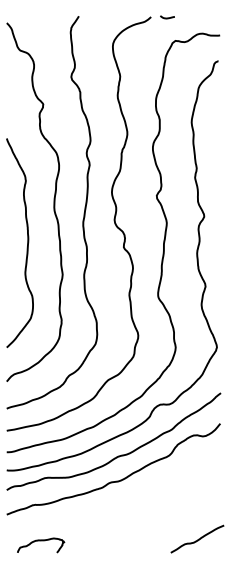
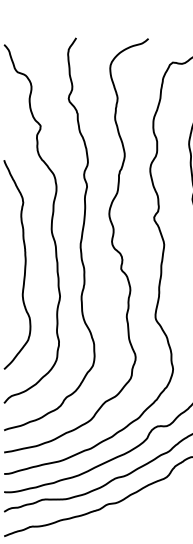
curve: (167, 17) -> (164, 39), removed

